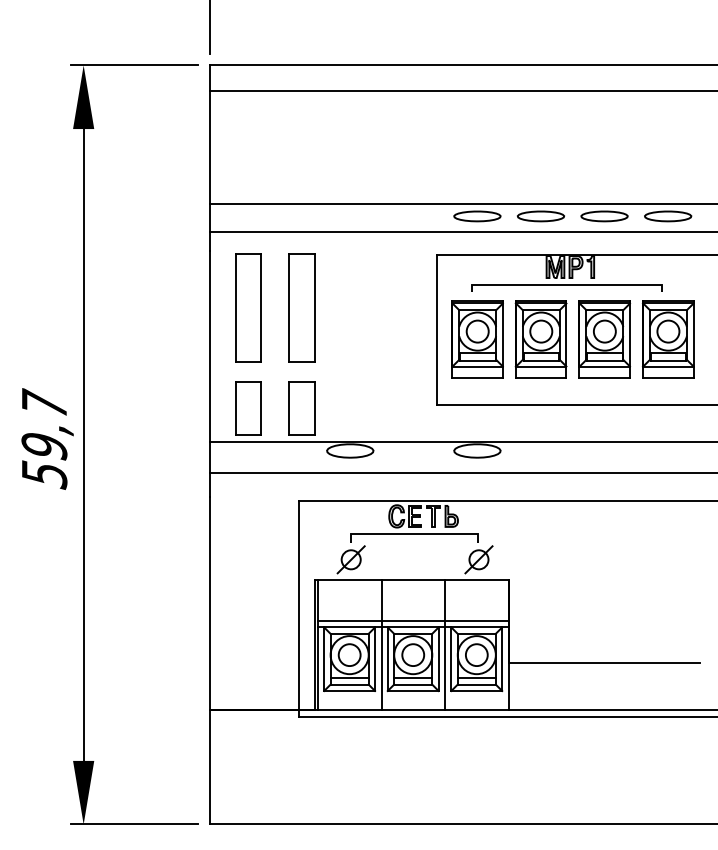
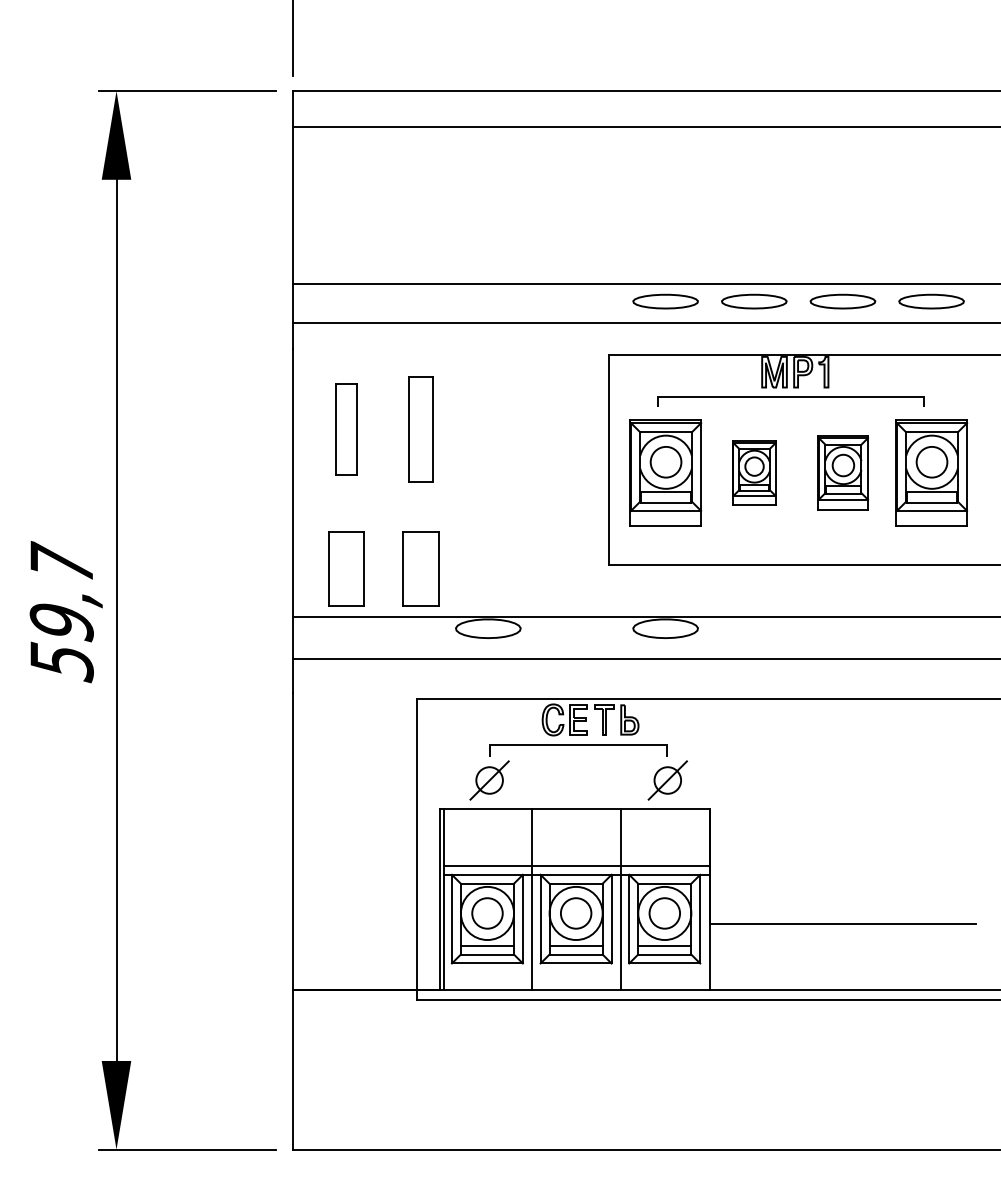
part: (248, 307) -> (346, 428), size x0.6
part: (301, 307) -> (420, 428), size x0.7
part: (540, 339) -> (753, 473), size x0.6
part: (604, 339) -> (842, 473), size x0.7

